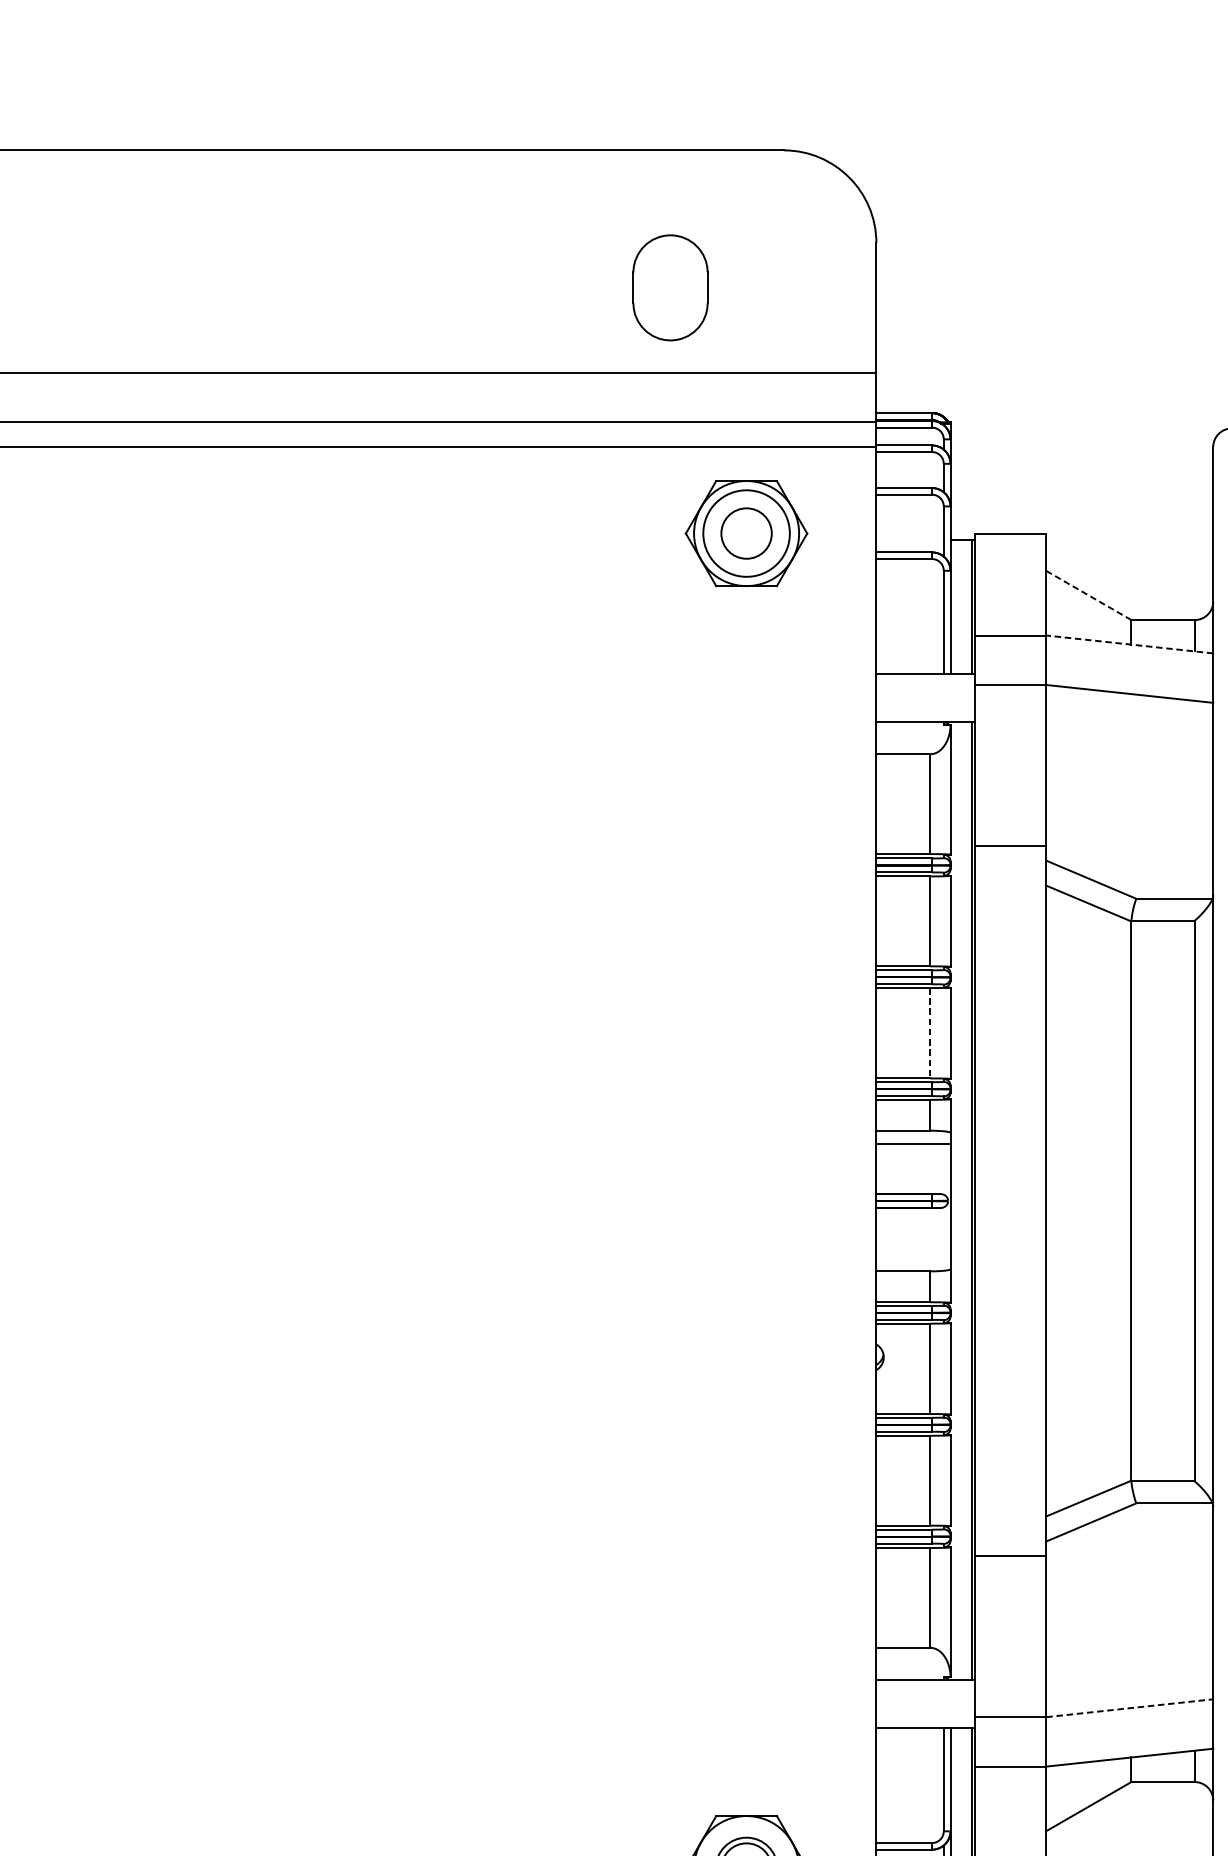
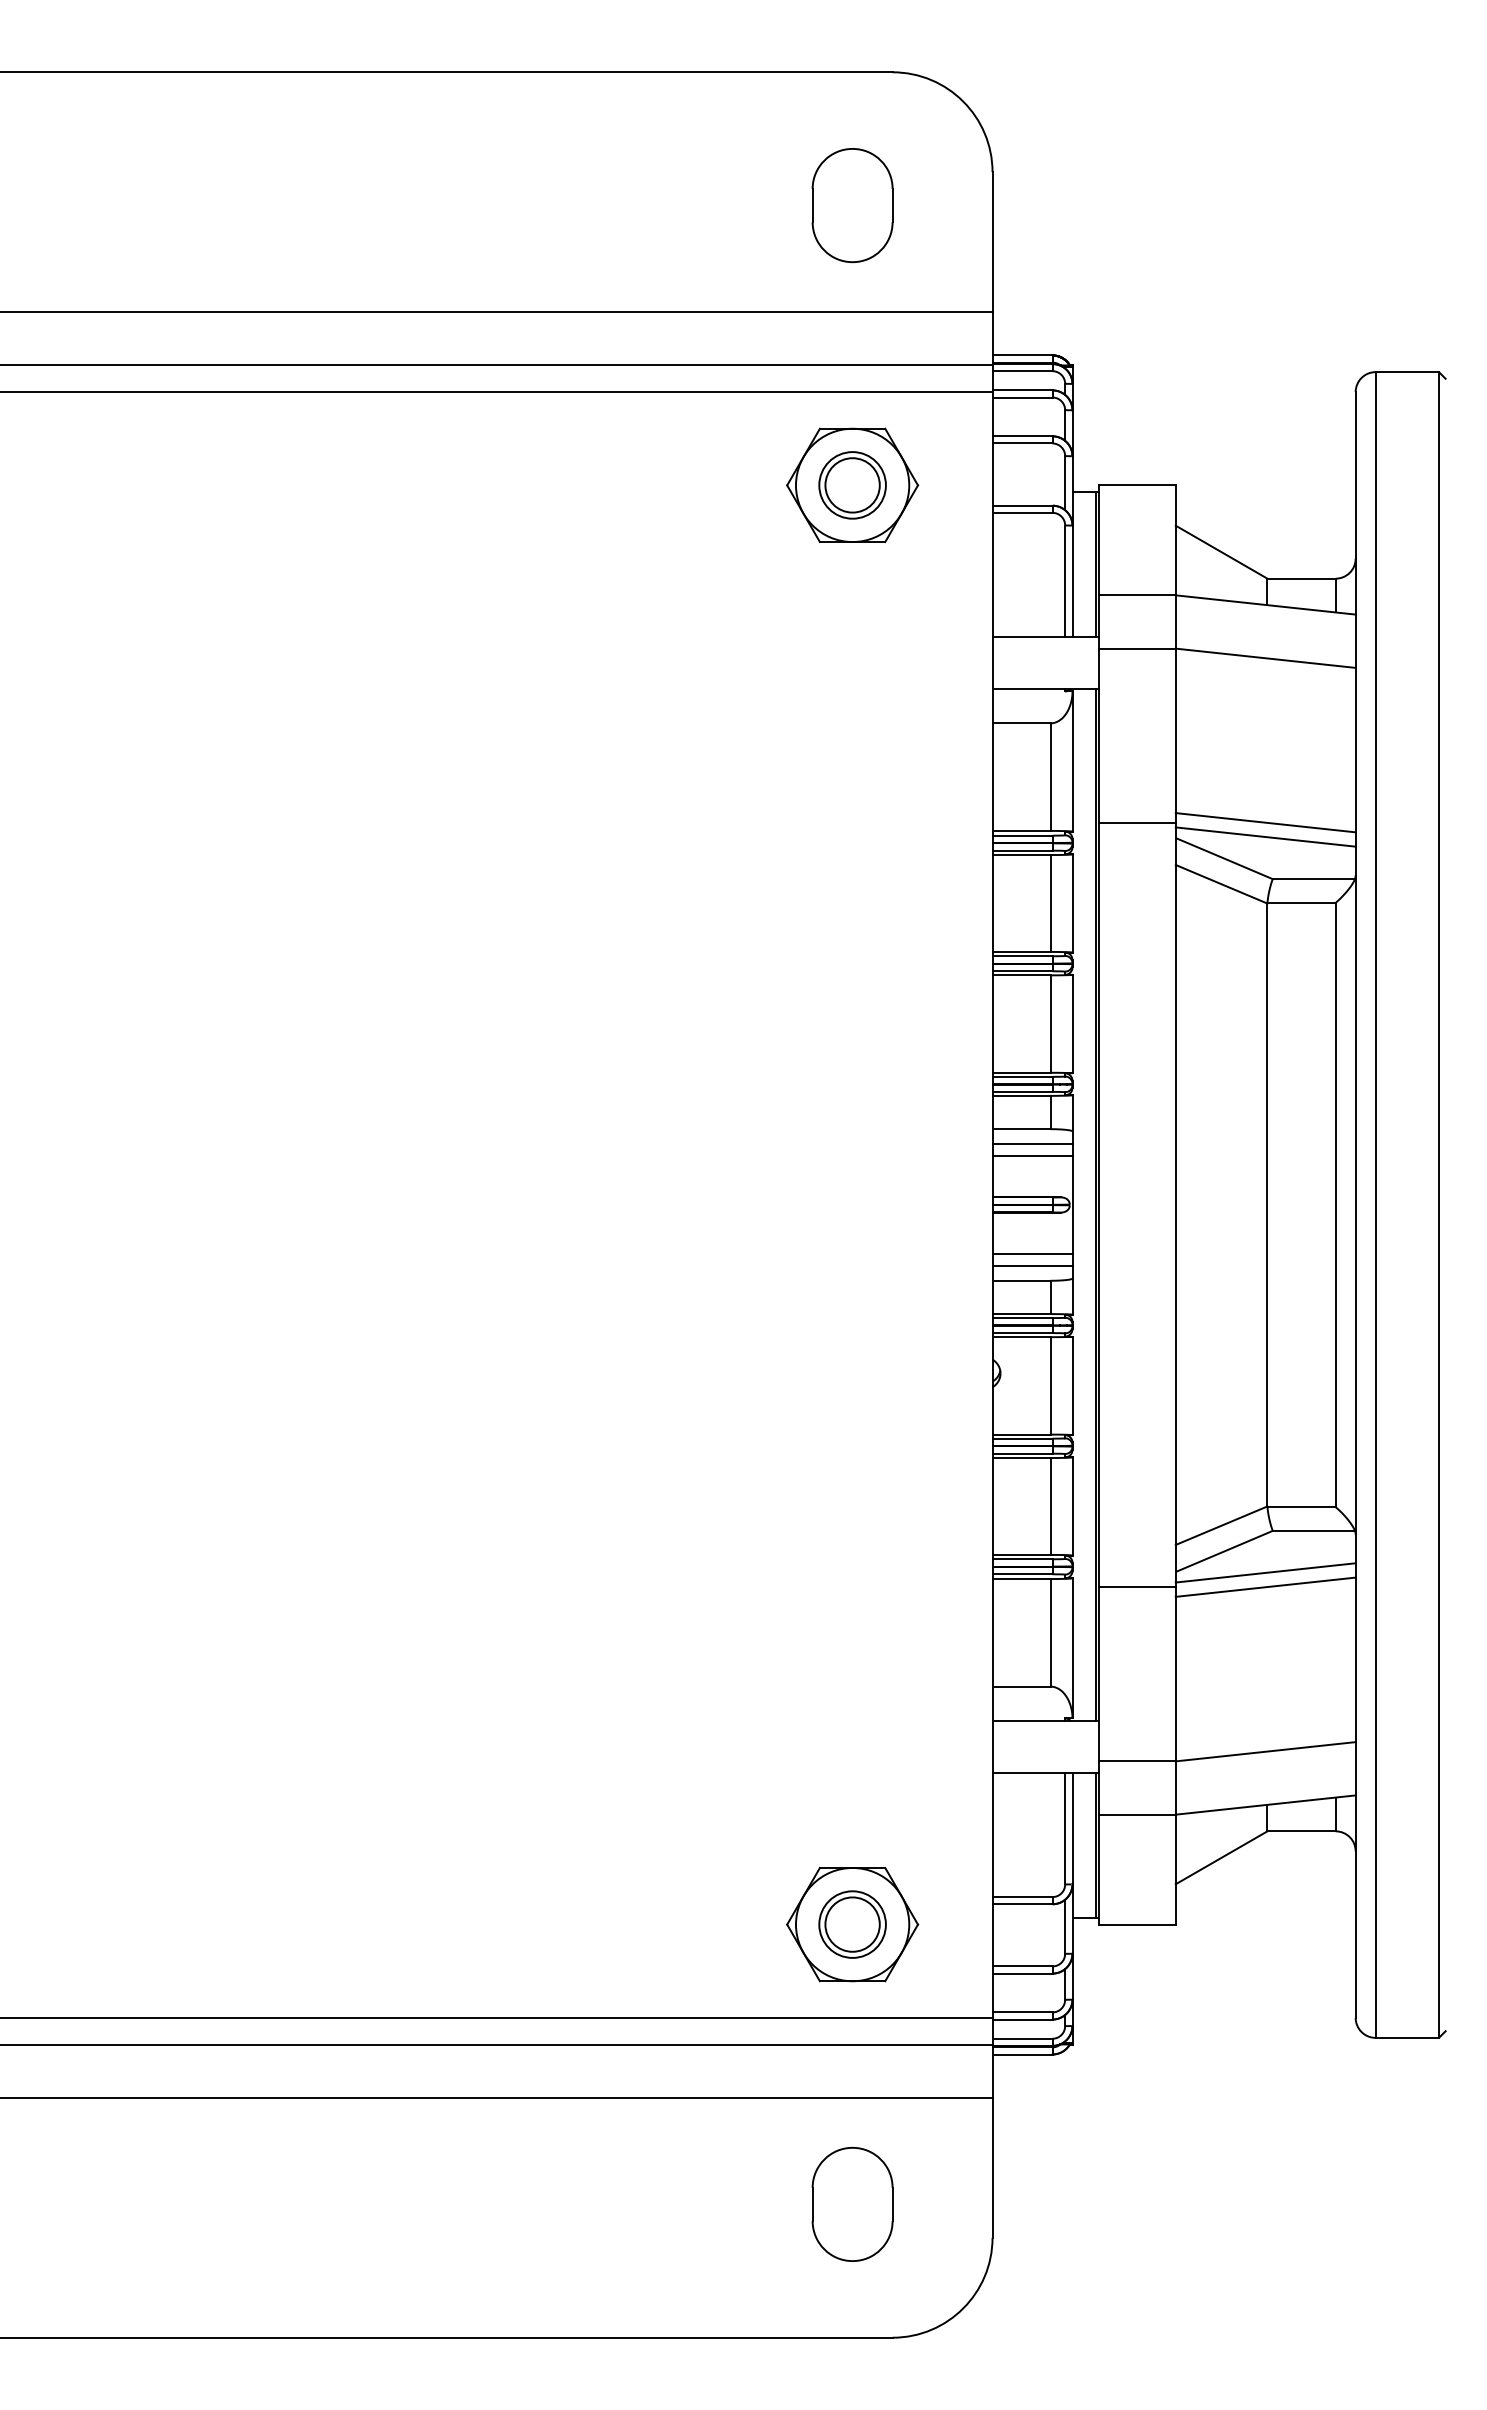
part: (670, 287) -> (852, 205), moved
circle: (746, 533) -> (852, 485), size x0.71
line: (1088, 595) -> (1221, 552), dashed -> solid
line: (1129, 644) -> (1265, 604), dashed -> solid
line: (1129, 846) -> (1265, 822), added
line: (1129, 859) -> (1265, 836), added
line: (930, 1033) -> (1050, 1024), dashed -> solid
line: (913, 1156) -> (1032, 1156), added
line: (913, 1246) -> (1032, 1253), added
line: (913, 1258) -> (1032, 1266), added
line: (1129, 1541) -> (1265, 1572), added
line: (1129, 1554) -> (1265, 1586), added
line: (1130, 1708) -> (1266, 1751), dashed -> solid

